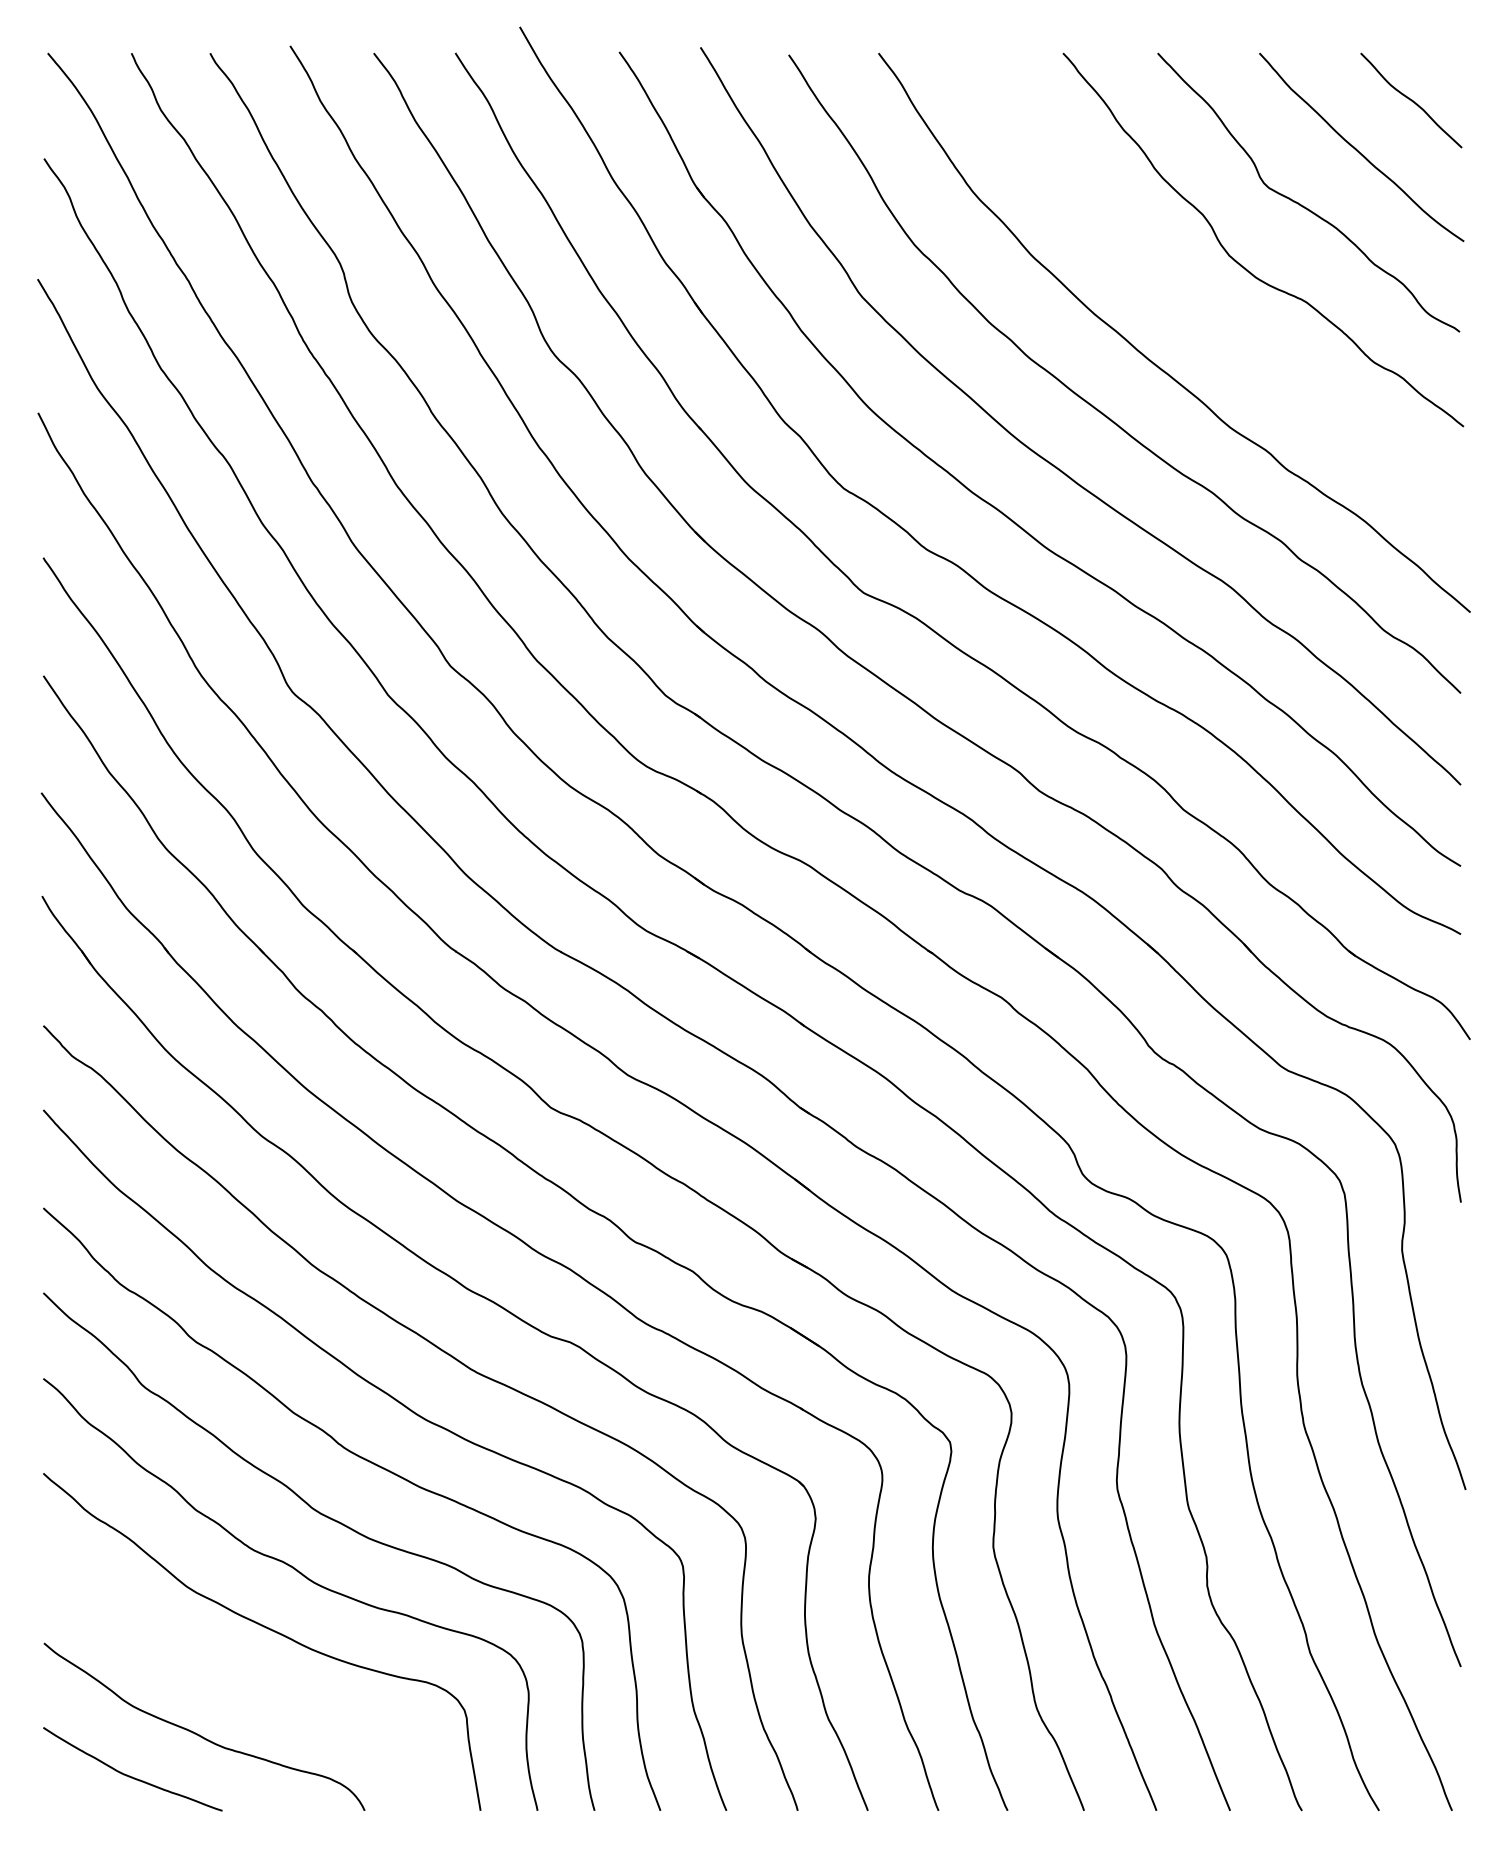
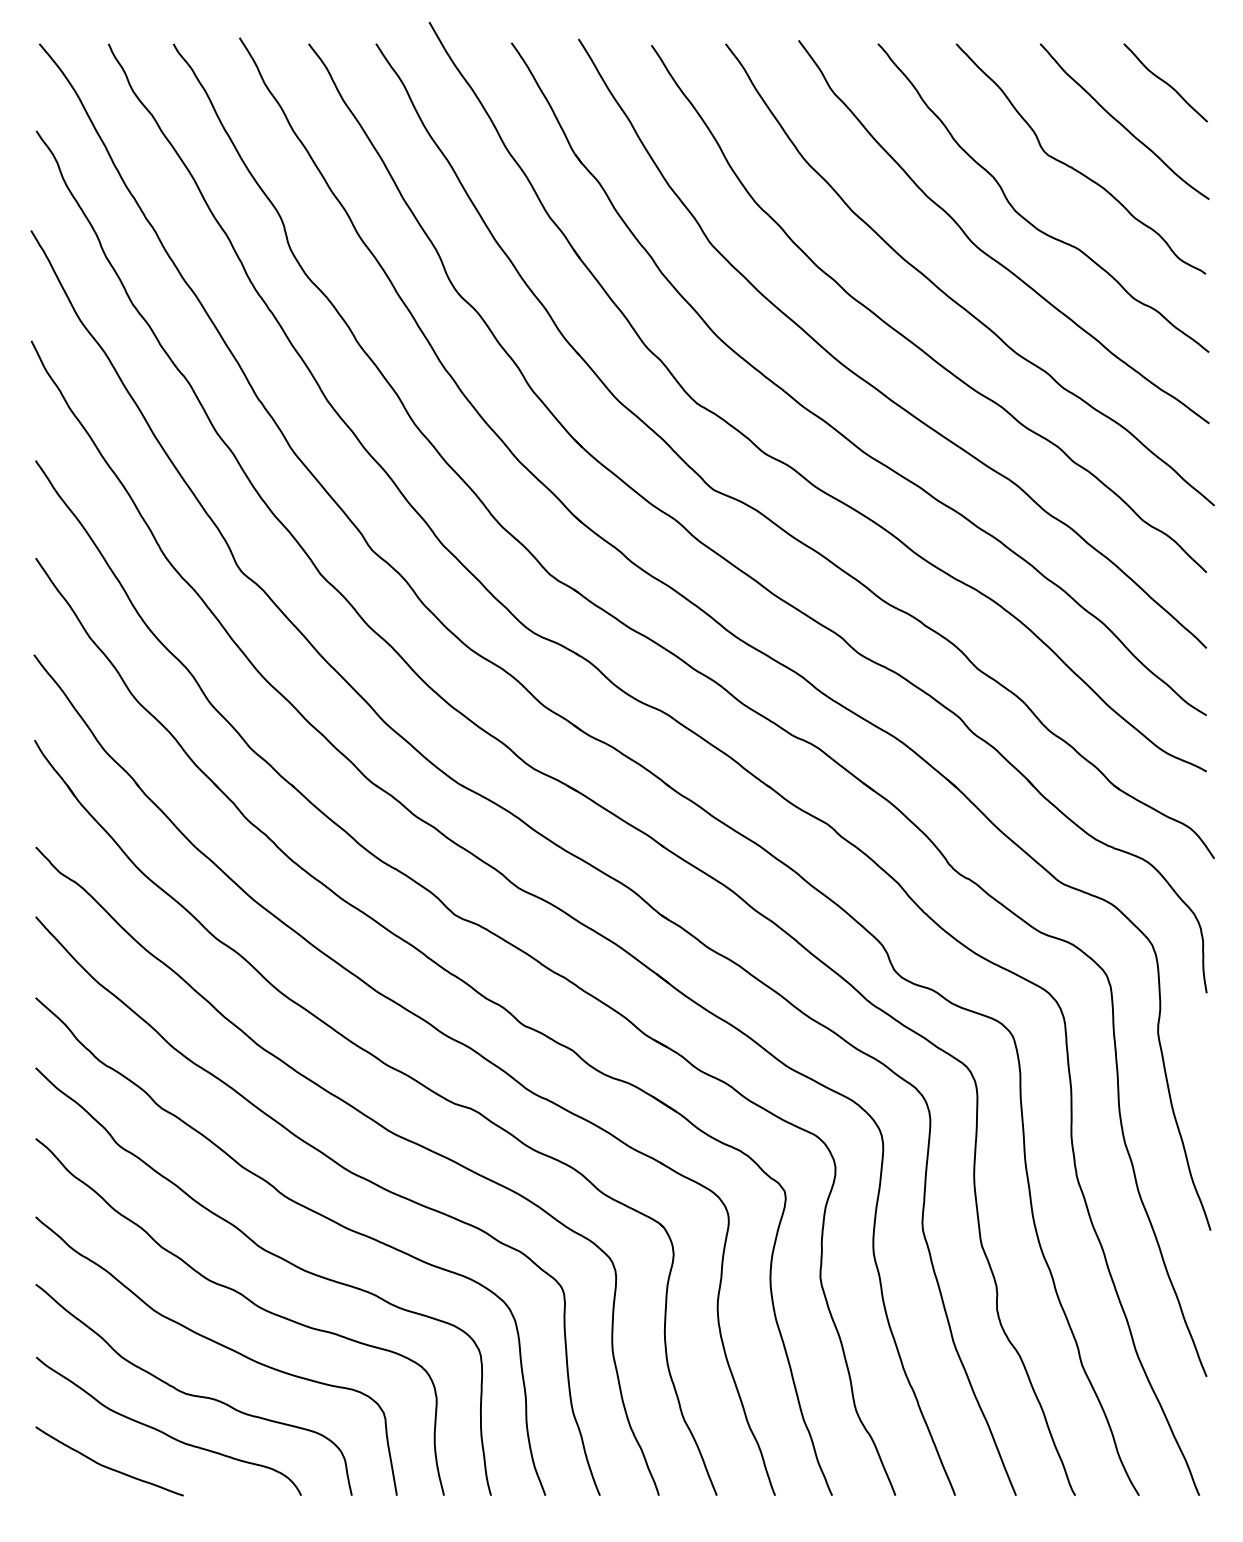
curve: (1195, 307) -> (987, 253), added
curve: (234, 1688) -> (193, 1394), added

